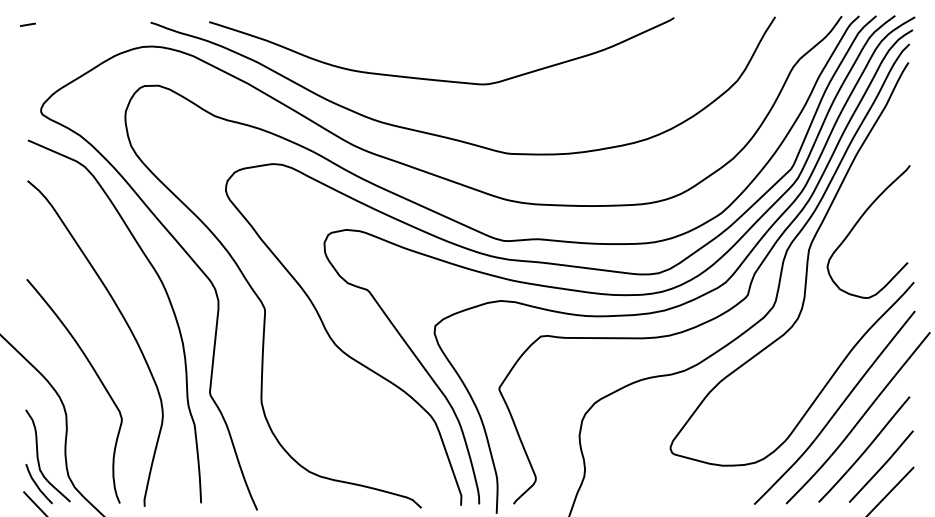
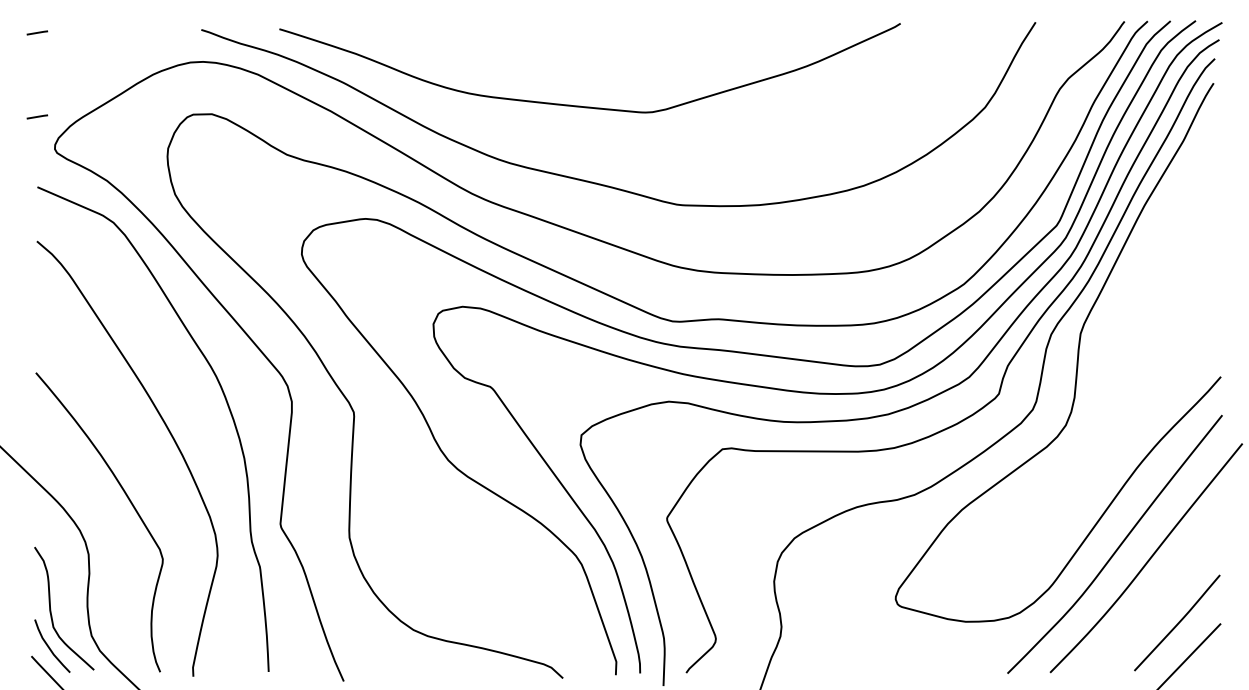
line: (28, 87) -> (37, 116), added
curve: (856, 224) -> (1144, 299), removed
curve: (865, 449) -> (1155, 600), removed

